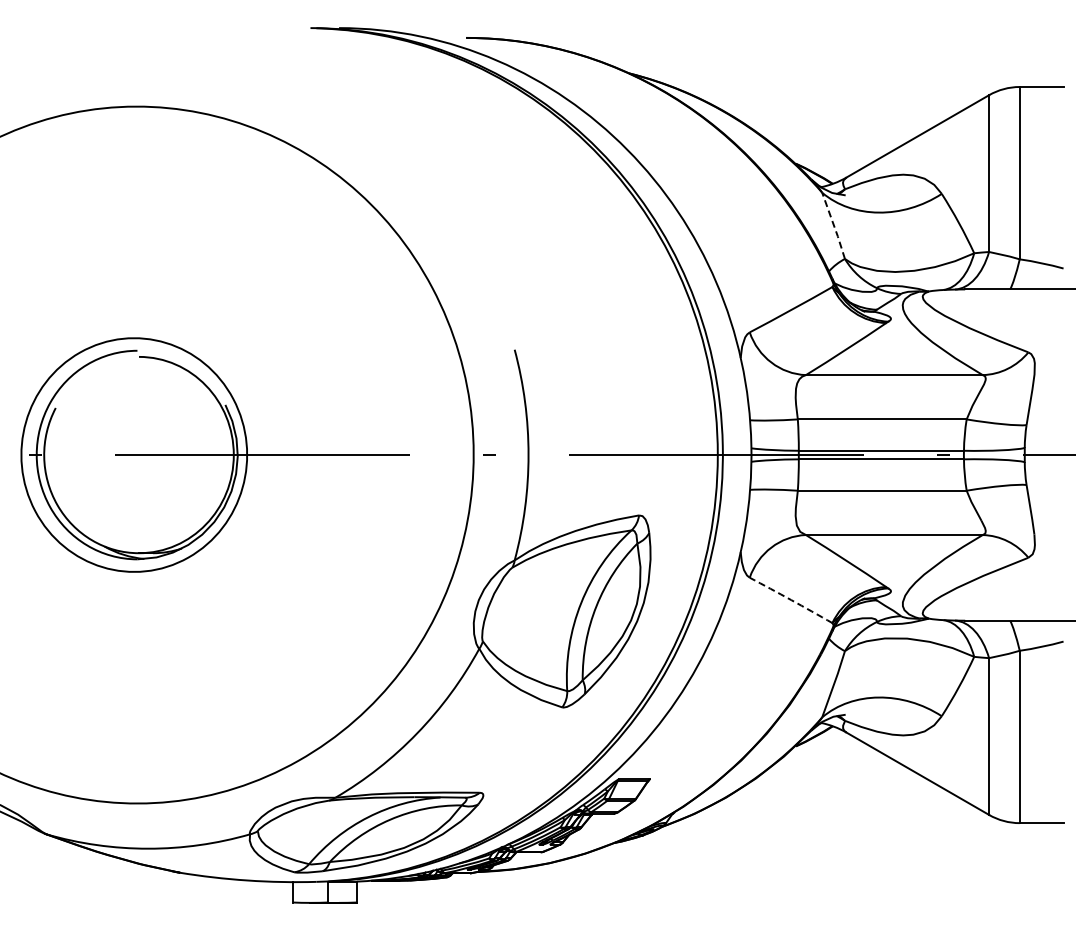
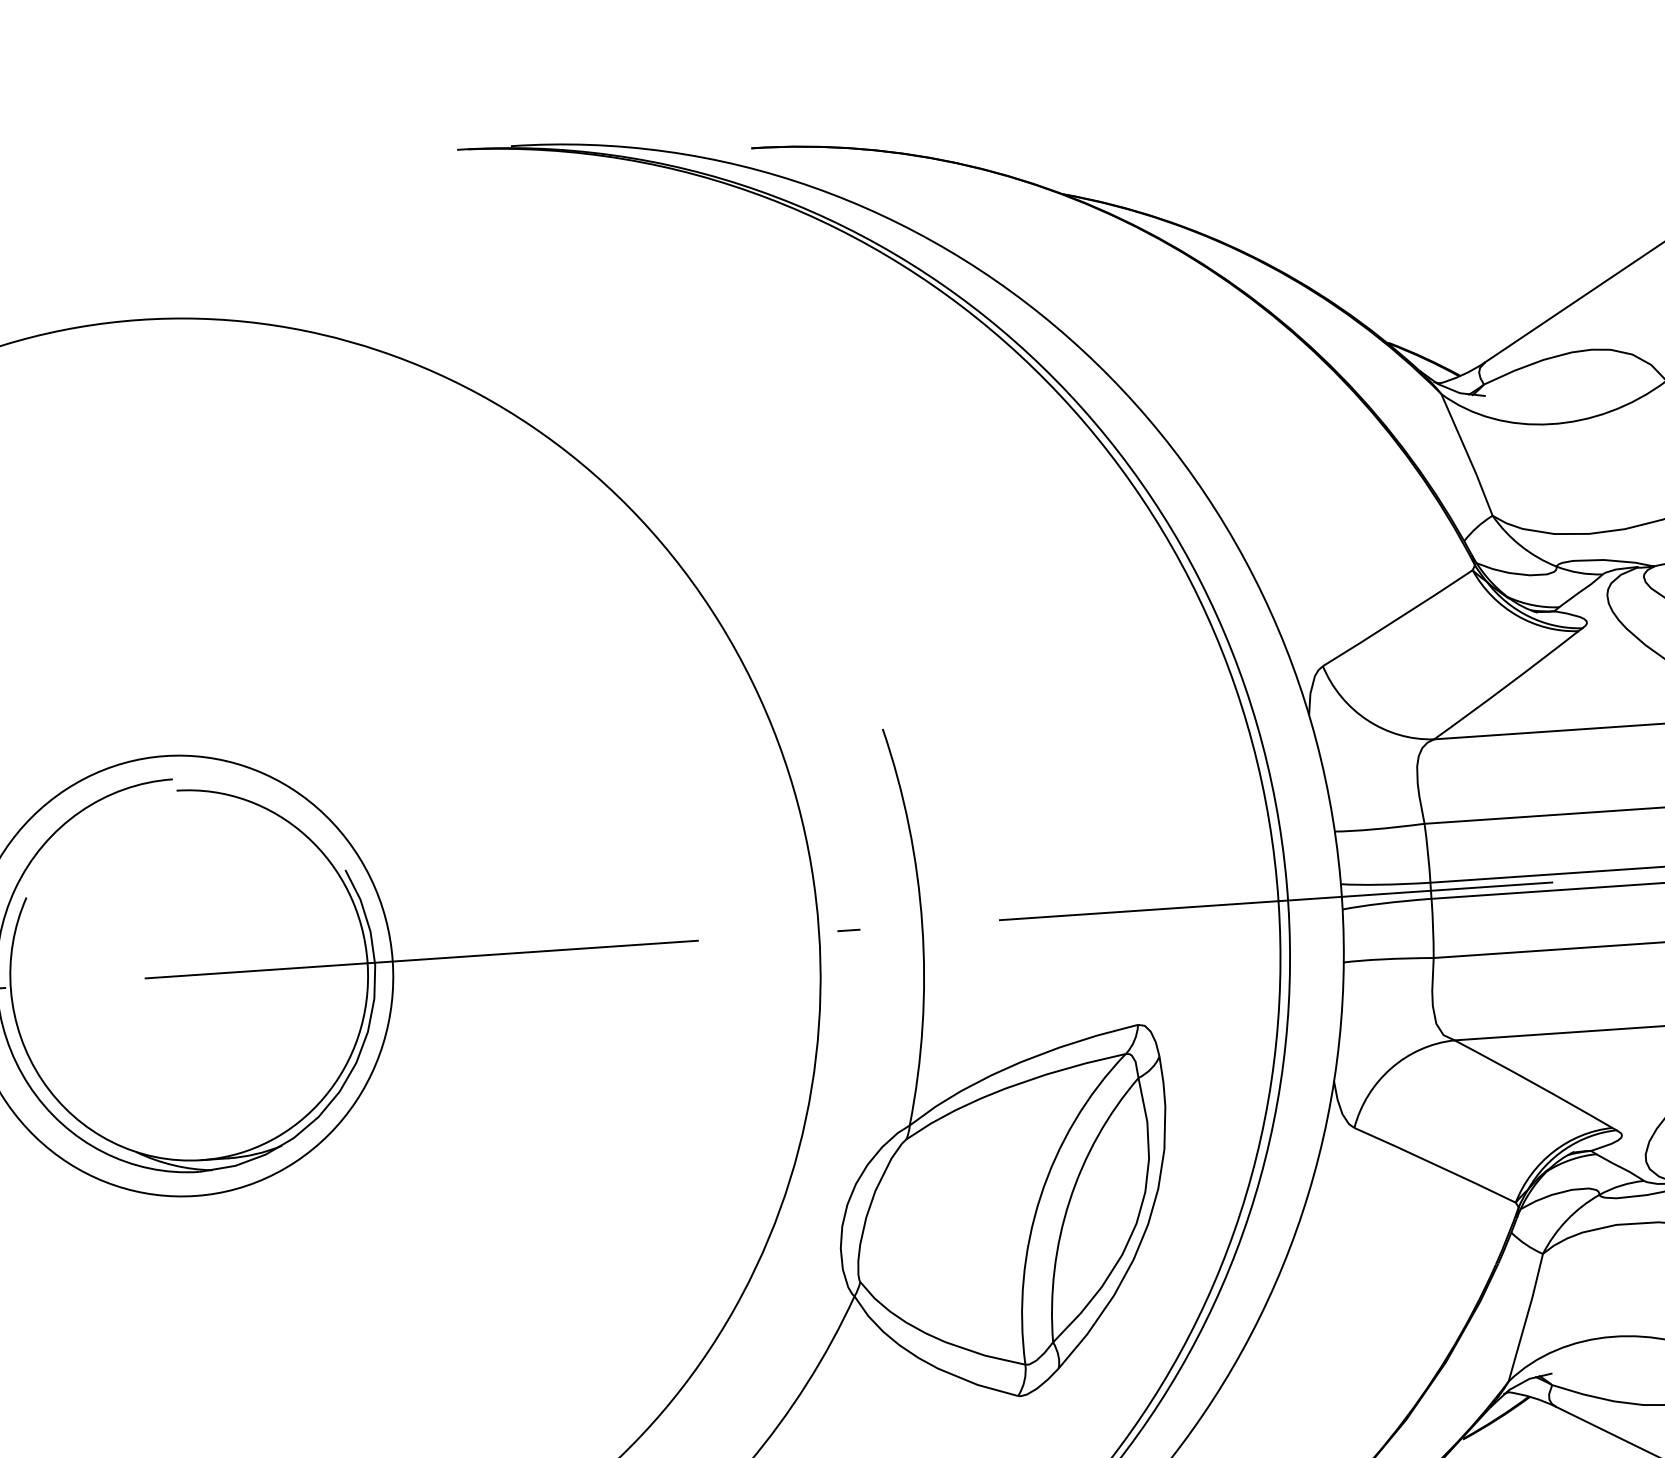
line: (834, 226) -> (1468, 456), dashed -> solid
arc: (791, 600) -> (1435, 1165), dashed -> solid

